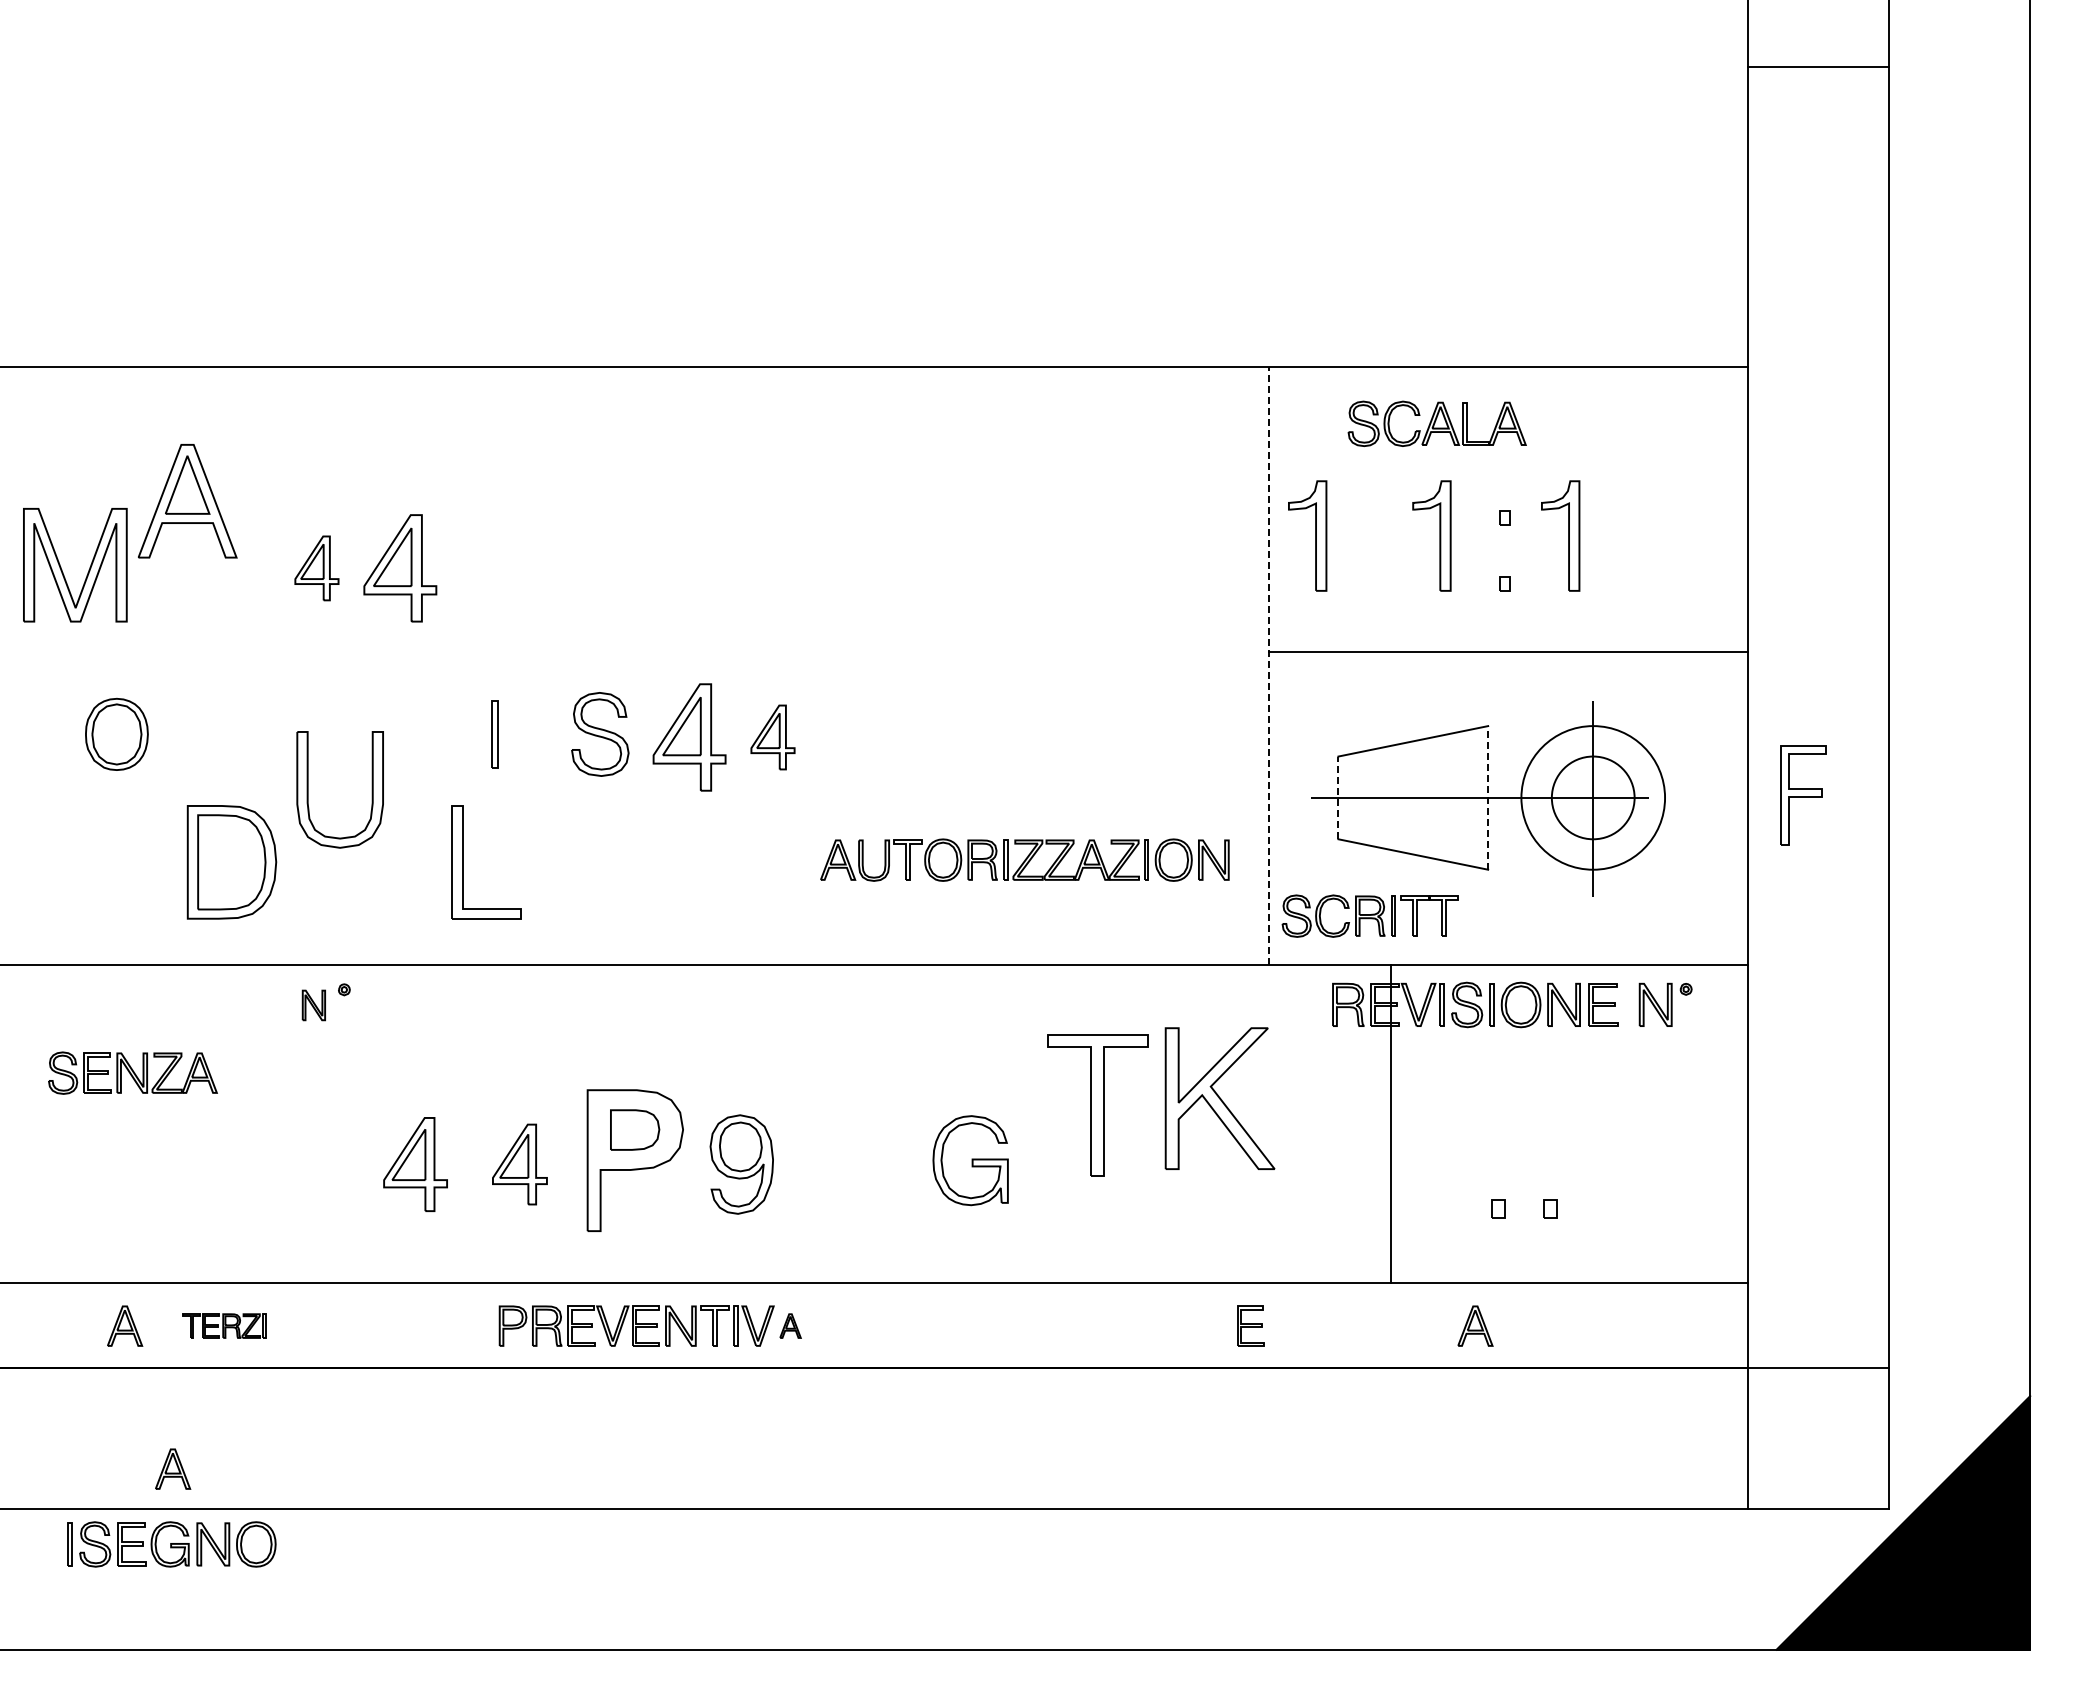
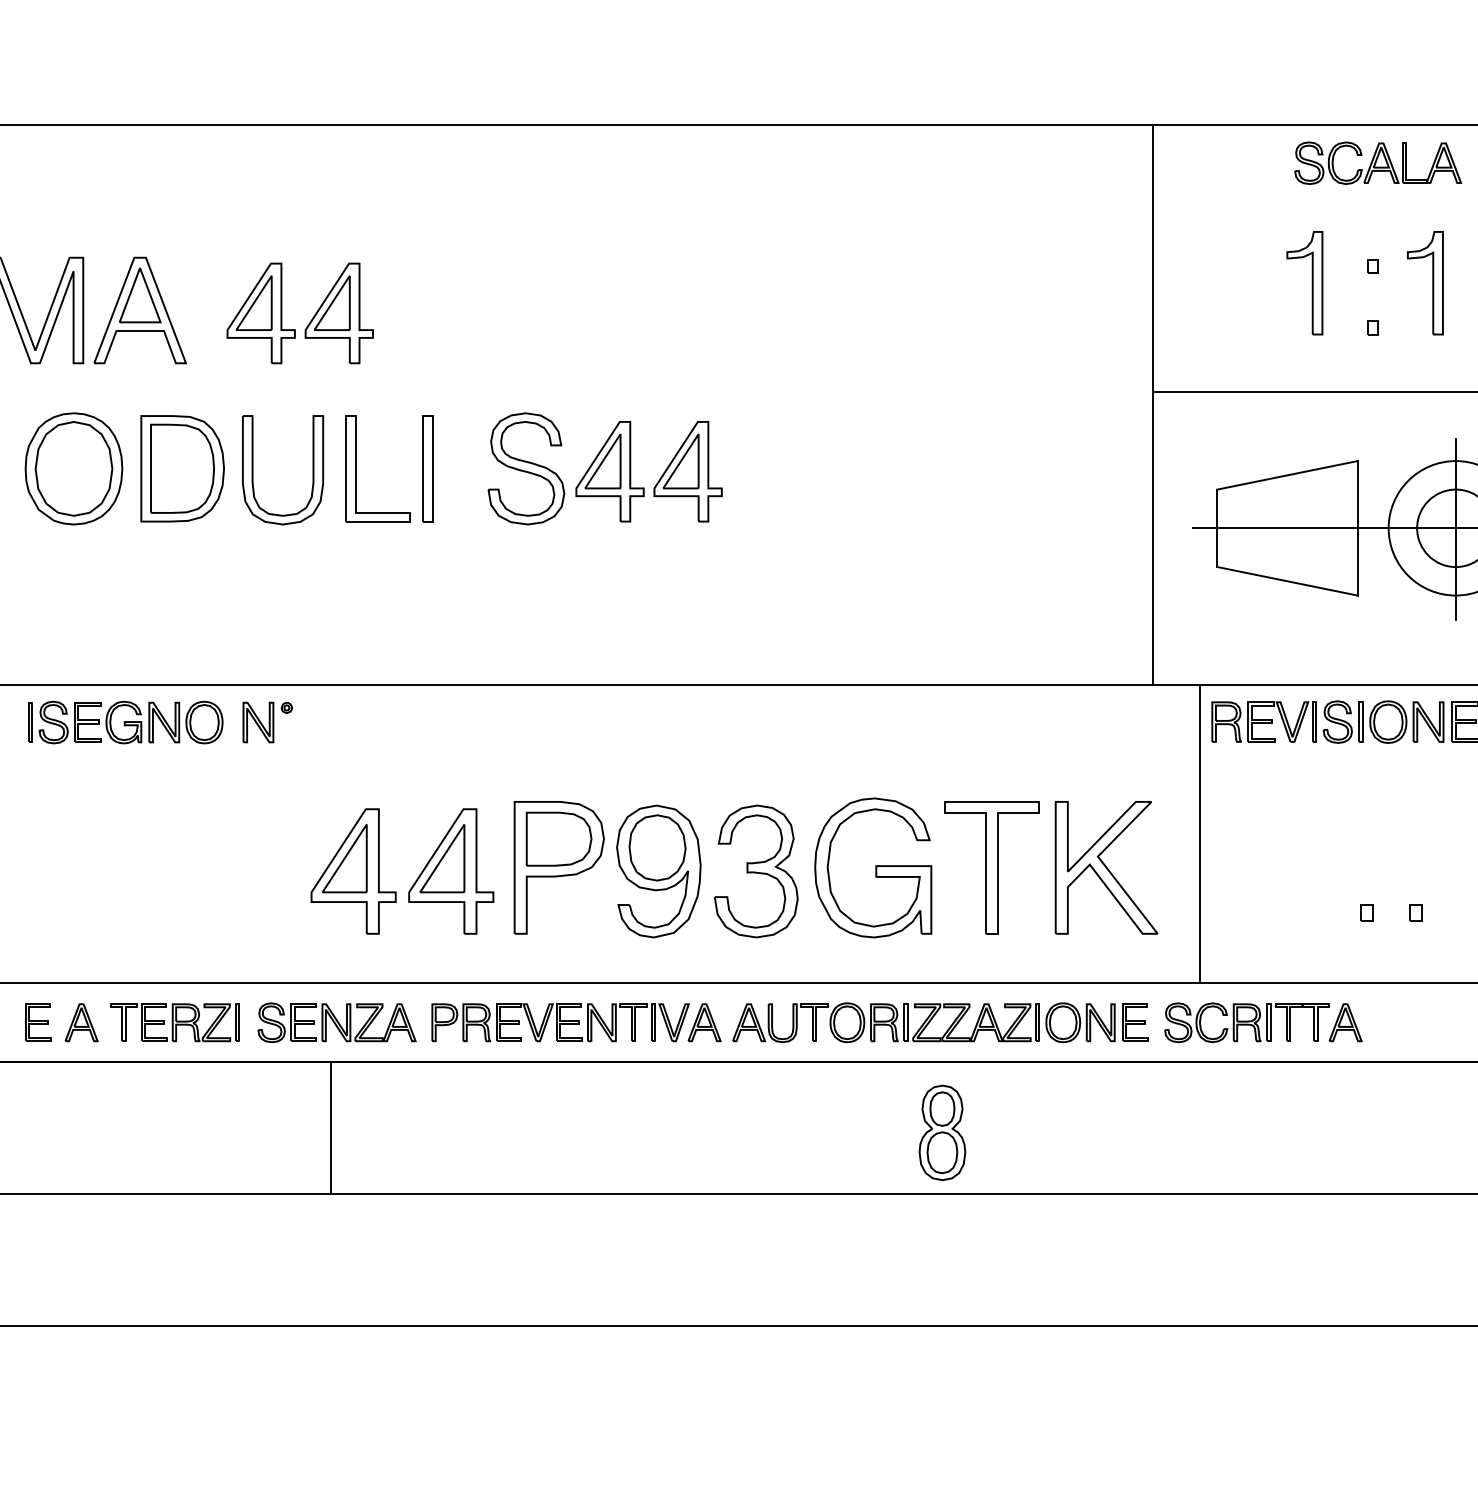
part: (1436, 423) -> (1377, 162), moved
part: (187, 501) -> (140, 310), moved
part: (1315, 535) -> (1195, 282), removed
part: (316, 568) -> (260, 313), size x1.67
line: (1269, 666) -> (1152, 405), dashed -> solid
part: (116, 734) -> (73, 468), size x1.67
part: (494, 734) -> (427, 468), size x1.67
part: (600, 734) -> (526, 468), size x1.43
part: (772, 737) -> (687, 471), size x1.67
part: (308, 789) -> (253, 469), moved
line: (1338, 797) -> (1217, 527), dashed -> solid
line: (1488, 797) -> (1357, 527), dashed -> solid
part: (1024, 859) -> (923, 1022), moved
part: (231, 862) -> (182, 468), moved
part: (463, 862) -> (356, 468), moved
part: (1369, 915) -> (1246, 1022), moved
part: (313, 1005) -> (258, 722), size x1.43
part: (132, 1072) -> (336, 1022), moved
part: (1219, 1098) -> (1106, 867), moved
part: (1097, 1105) -> (991, 867), moved
line: (1390, 1123) -> (1199, 833), moved
part: (634, 1129) -> (558, 838), size x1.43
part: (970, 1160) -> (872, 867), size x1.67
part: (415, 1164) -> (353, 871), size x1.43
part: (519, 1164) -> (450, 871), size x1.67
part: (741, 1164) -> (658, 871), size x1.43
part: (845, 1164) -> (755, 871), added
part: (78, 1325) -> (38, 1022), added
part: (224, 1325) -> (174, 1022), size x1.67
part: (790, 1325) -> (704, 1022), size x1.67
line: (391, 1437) -> (331, 1126), added
part: (1044, 1443) -> (942, 1132), added
part: (173, 1468) -> (126, 1155), removed
part: (171, 1544) -> (125, 722), moved

